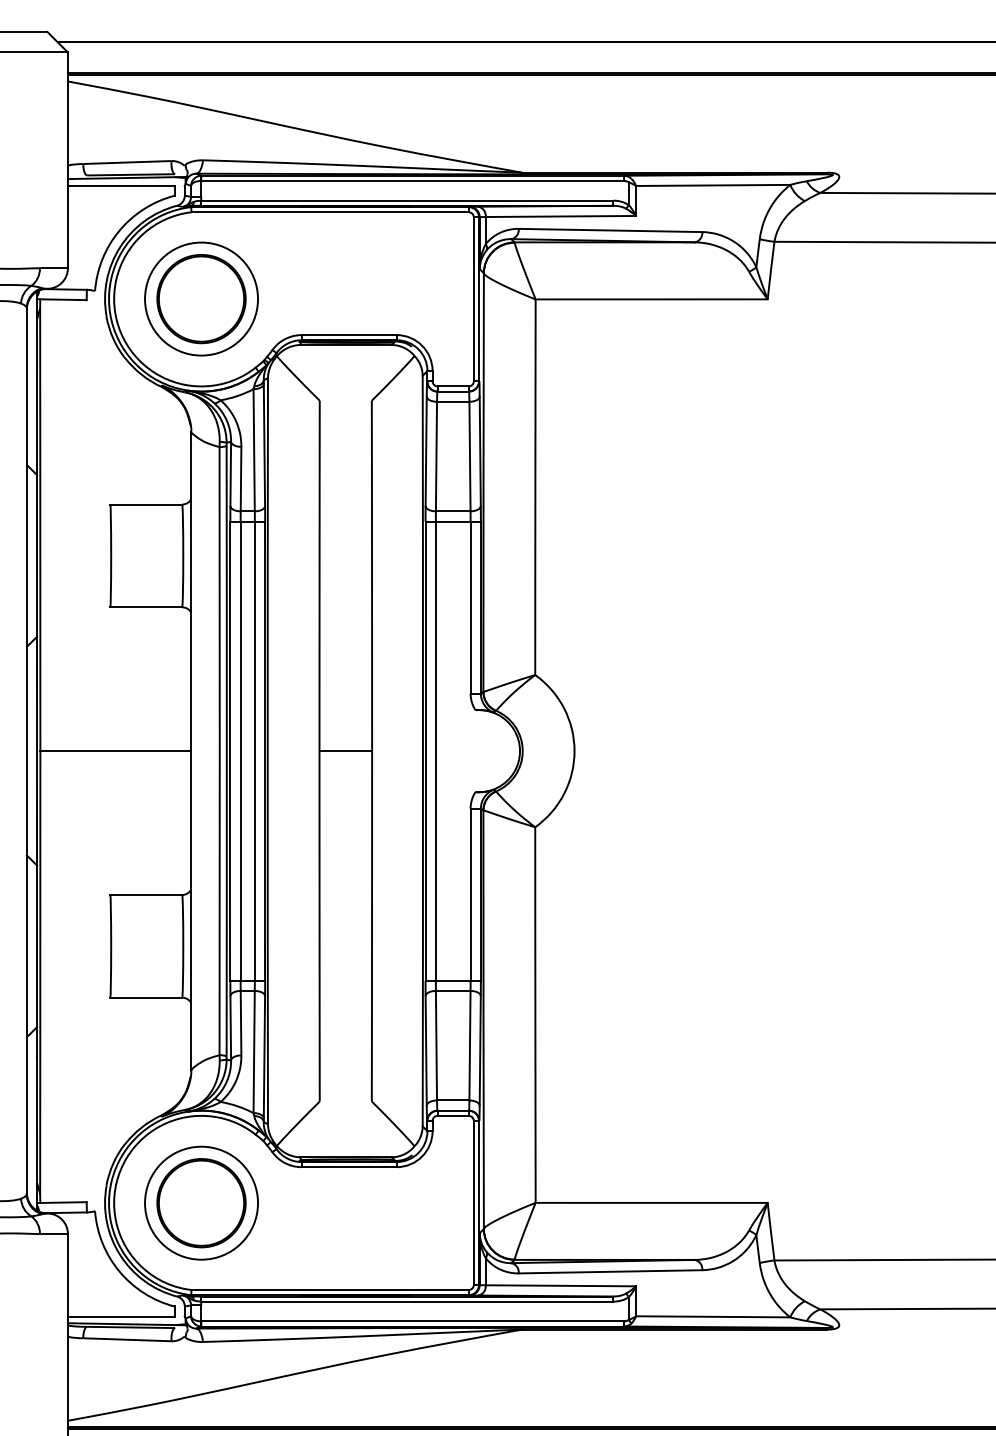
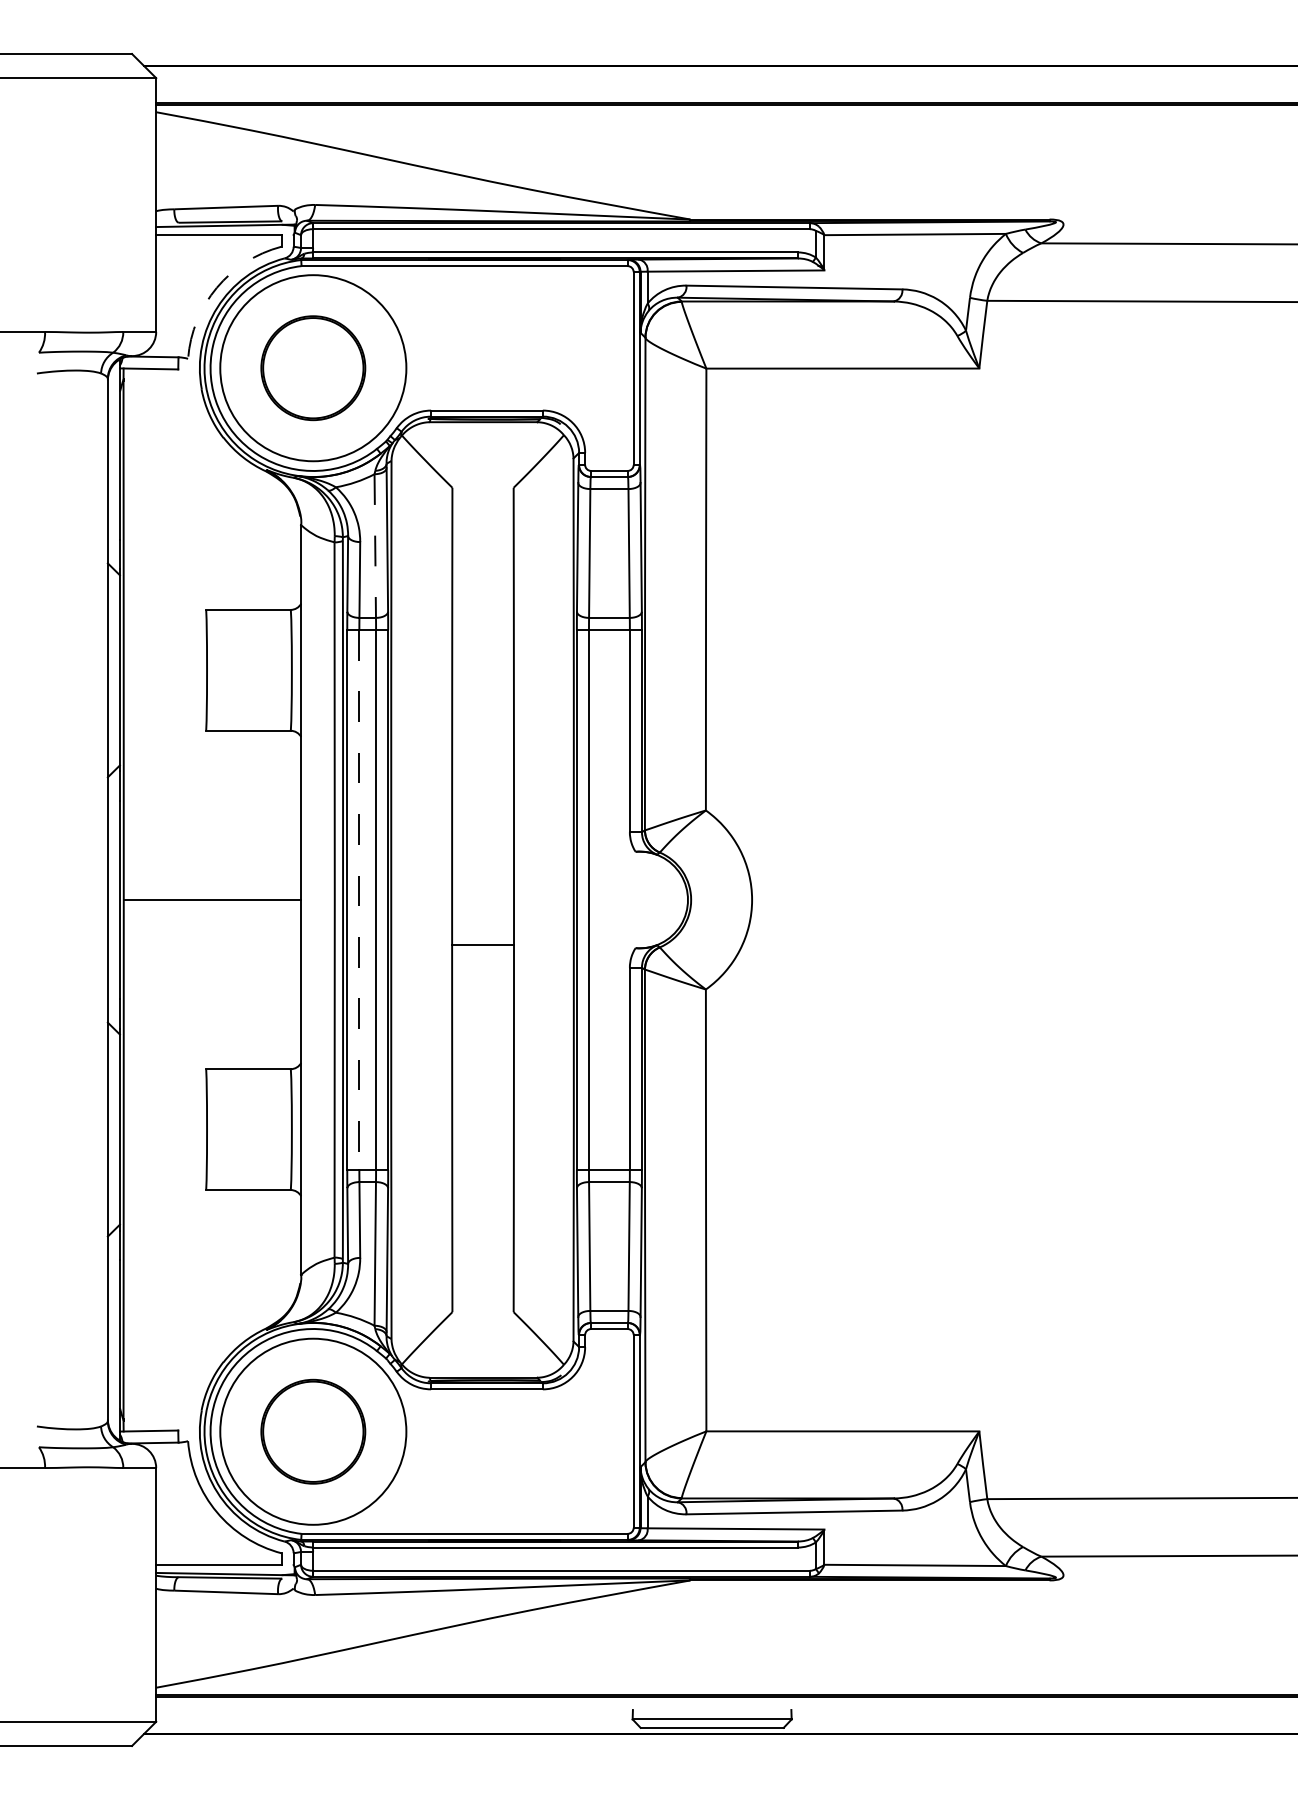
arc: (119, 230) -> (216, 287), solid -> dashed
circle: (200, 298) -> (312, 367), size x1.4
line: (254, 450) -> (375, 546), solid -> dashed
line: (240, 751) -> (359, 900), solid -> dashed
line: (346, 751) -> (483, 945), moved
circle: (200, 1202) -> (312, 1431), size x1.4

